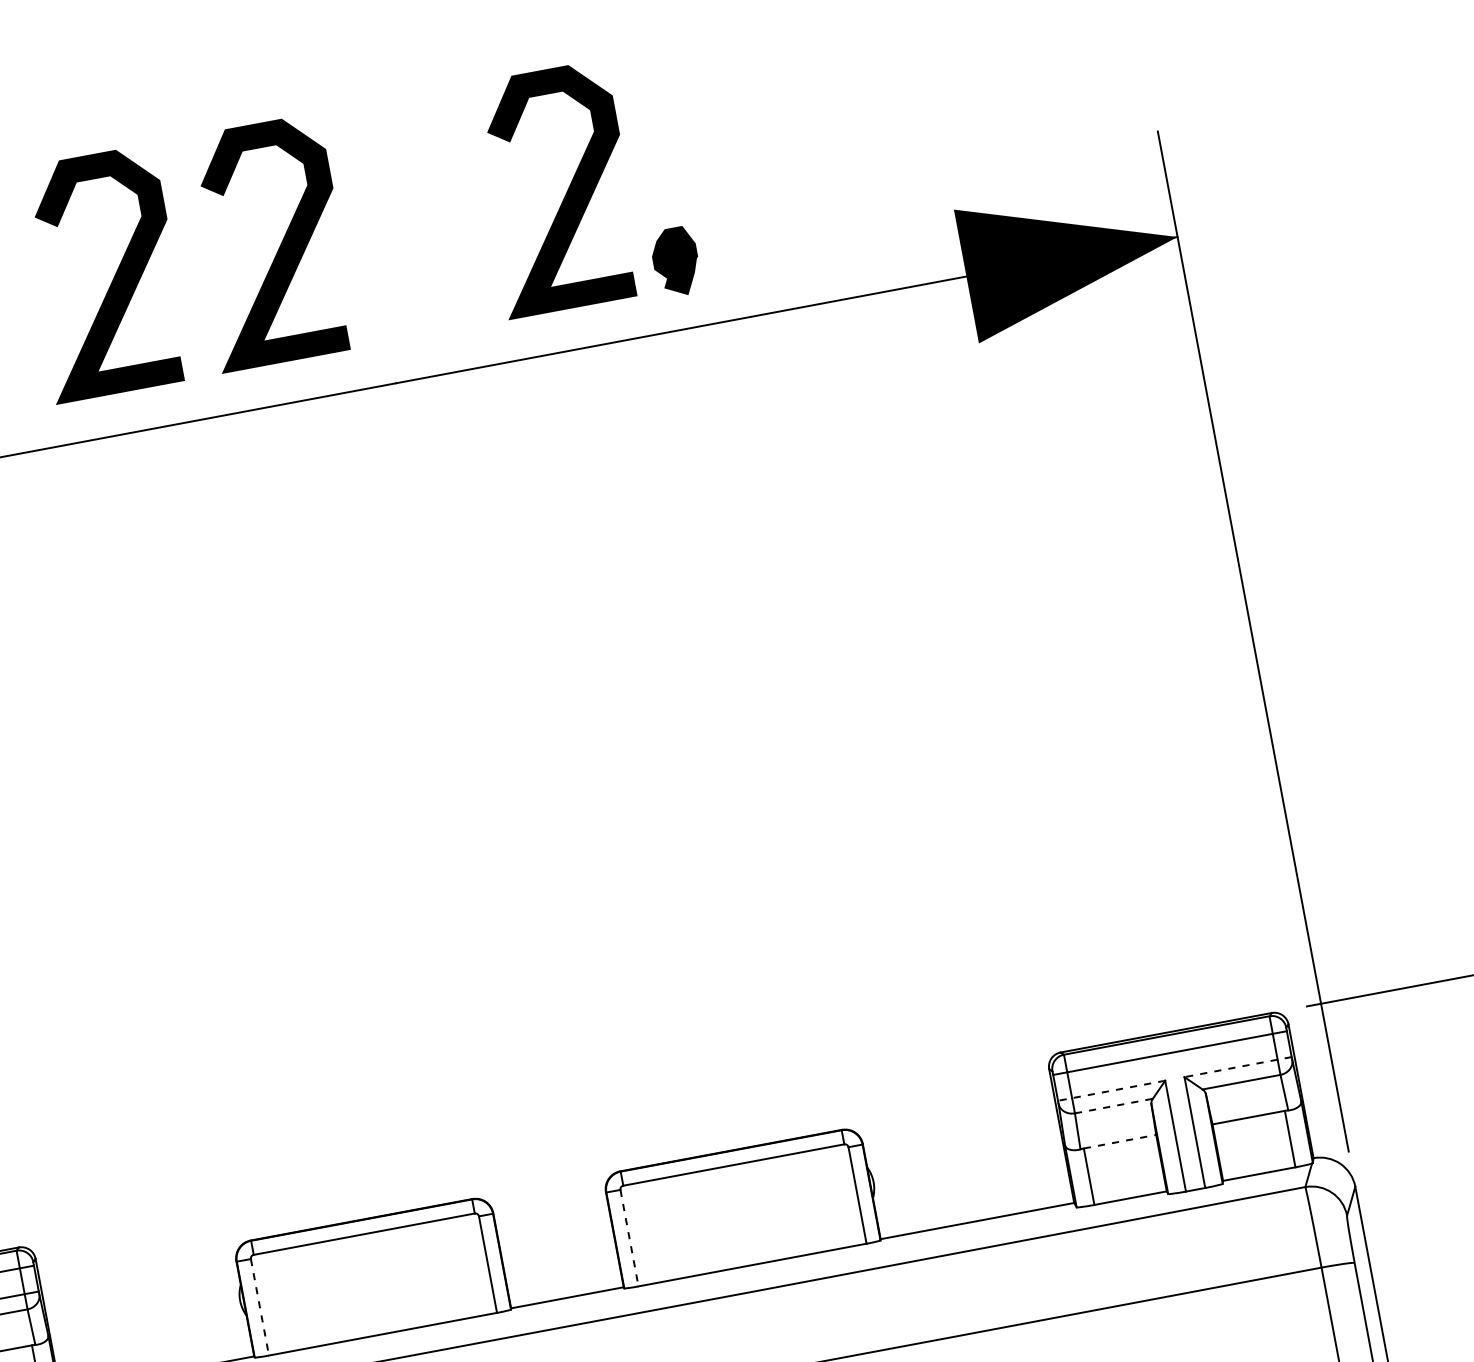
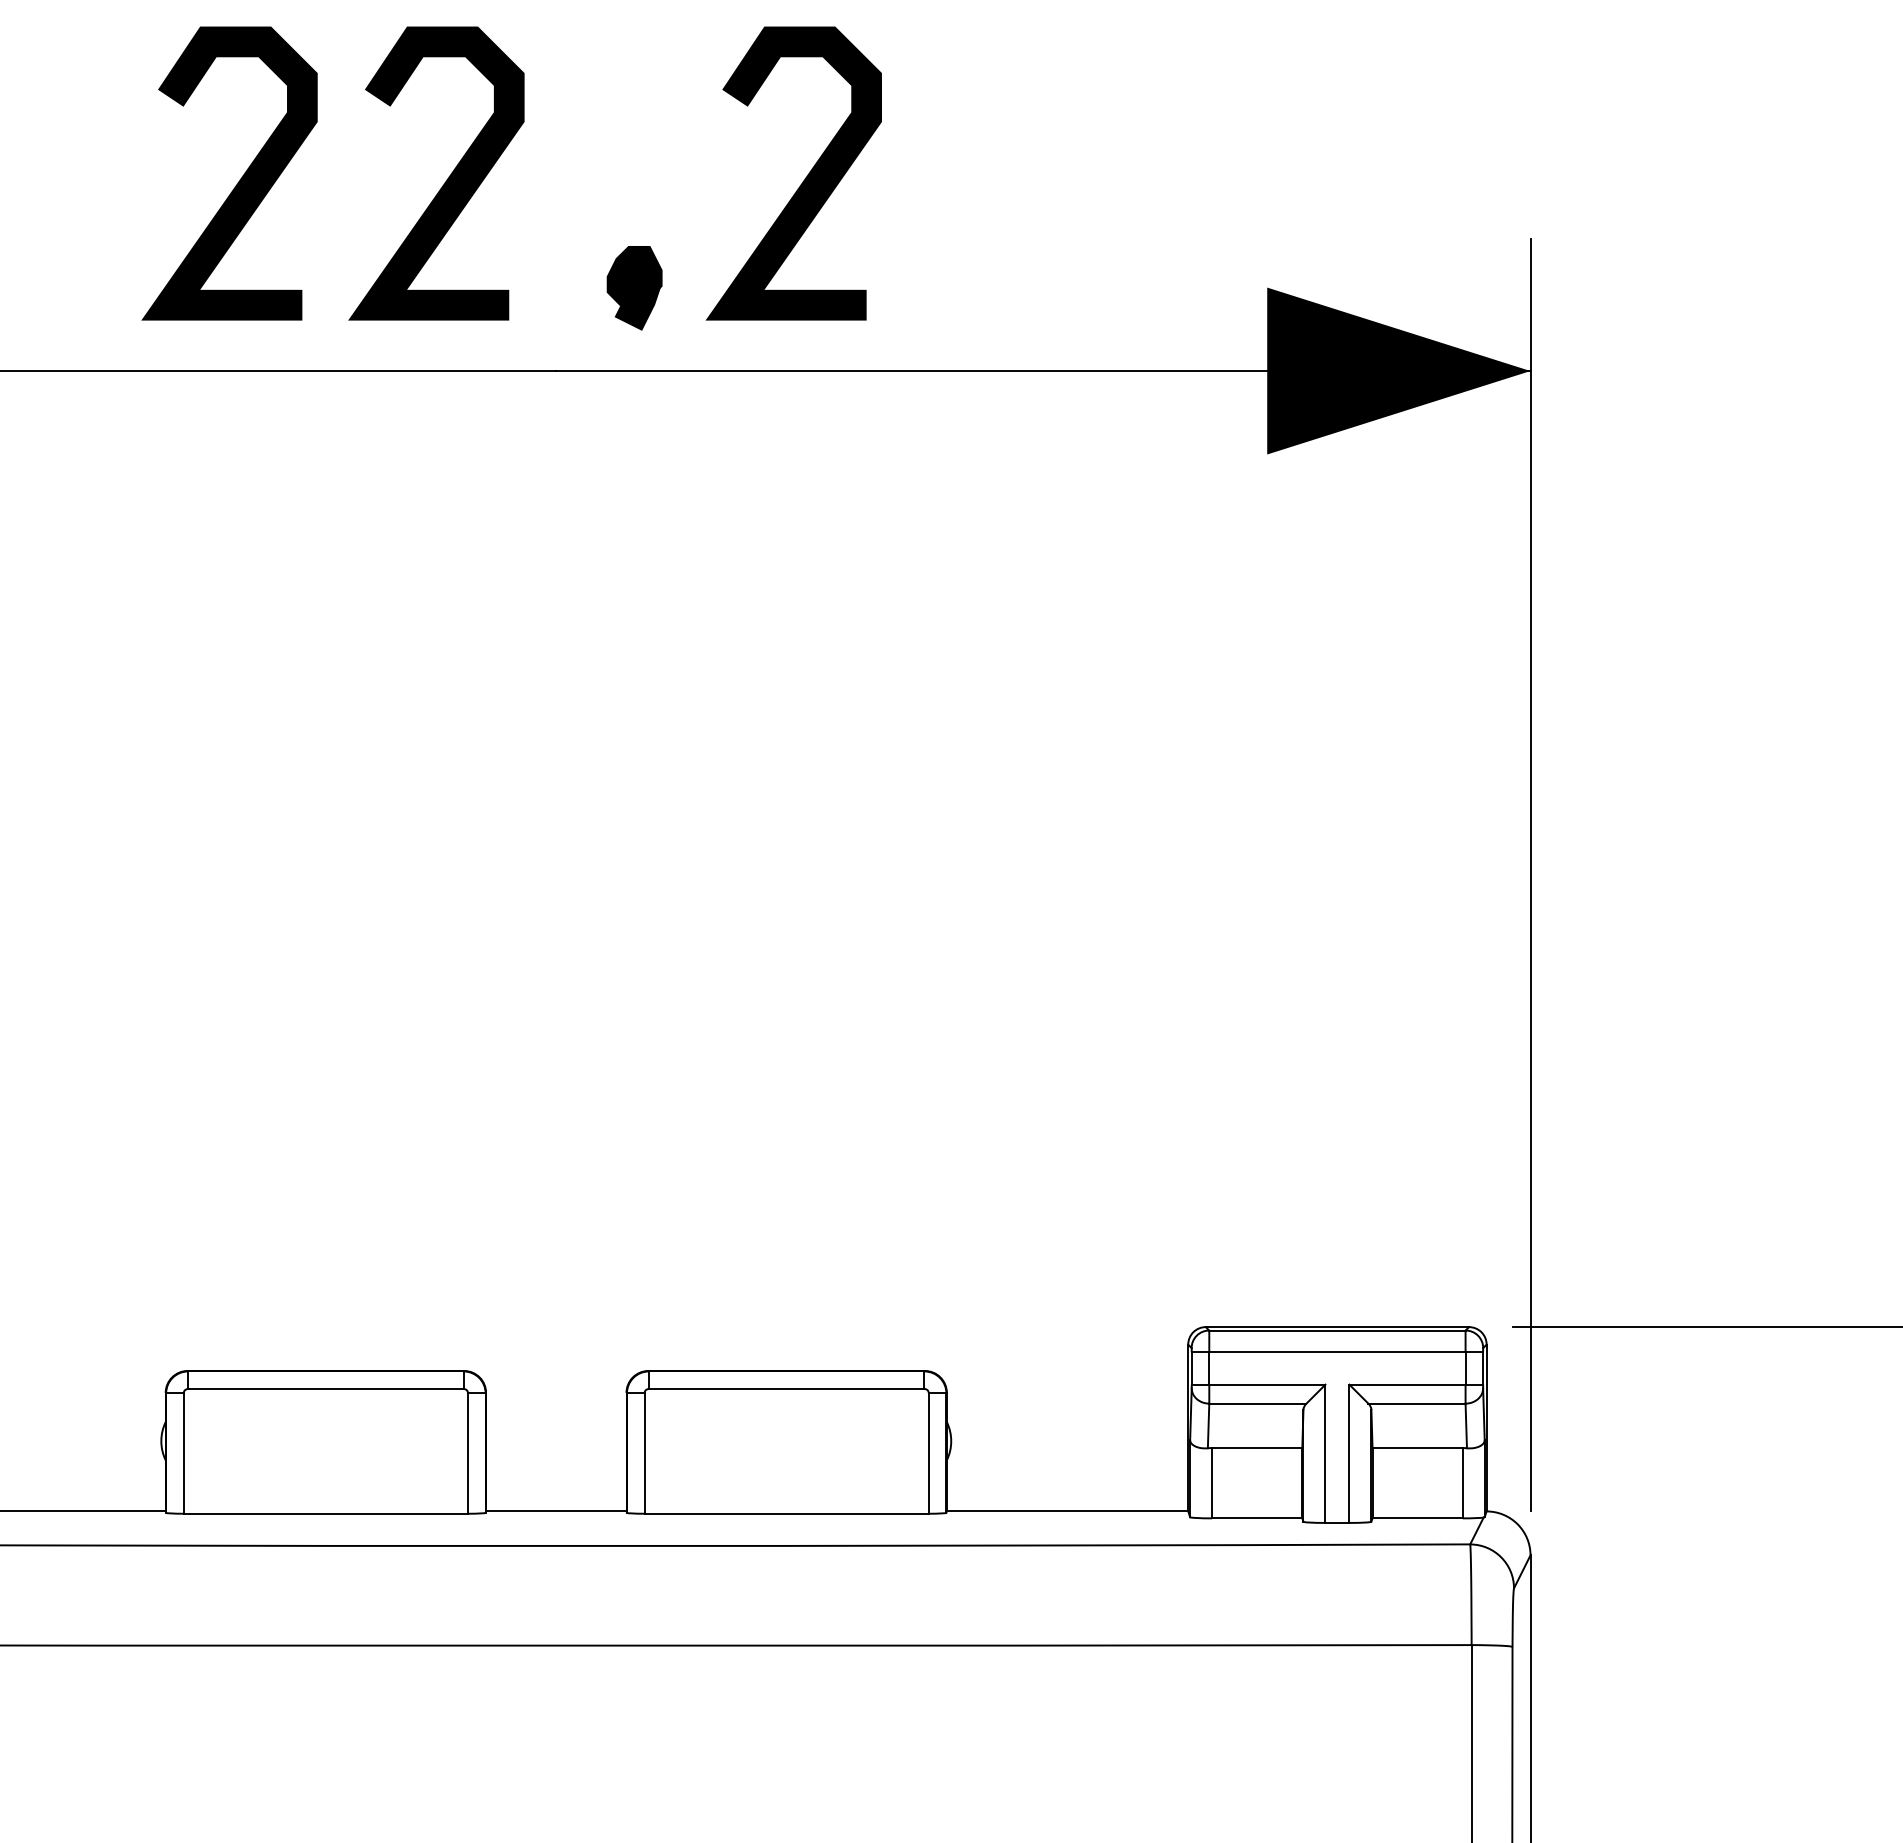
part: (675, 262) -> (634, 288), moved
line: (1238, 1066) -> (1416, 1384), dashed -> solid
line: (1111, 1090) -> (1258, 1384), dashed -> solid
line: (1113, 1106) -> (1257, 1403), dashed -> solid
line: (1120, 1141) -> (1257, 1447), dashed -> solid
line: (629, 1238) -> (644, 1454), dashed -> solid
line: (259, 1308) -> (183, 1454), dashed -> solid

